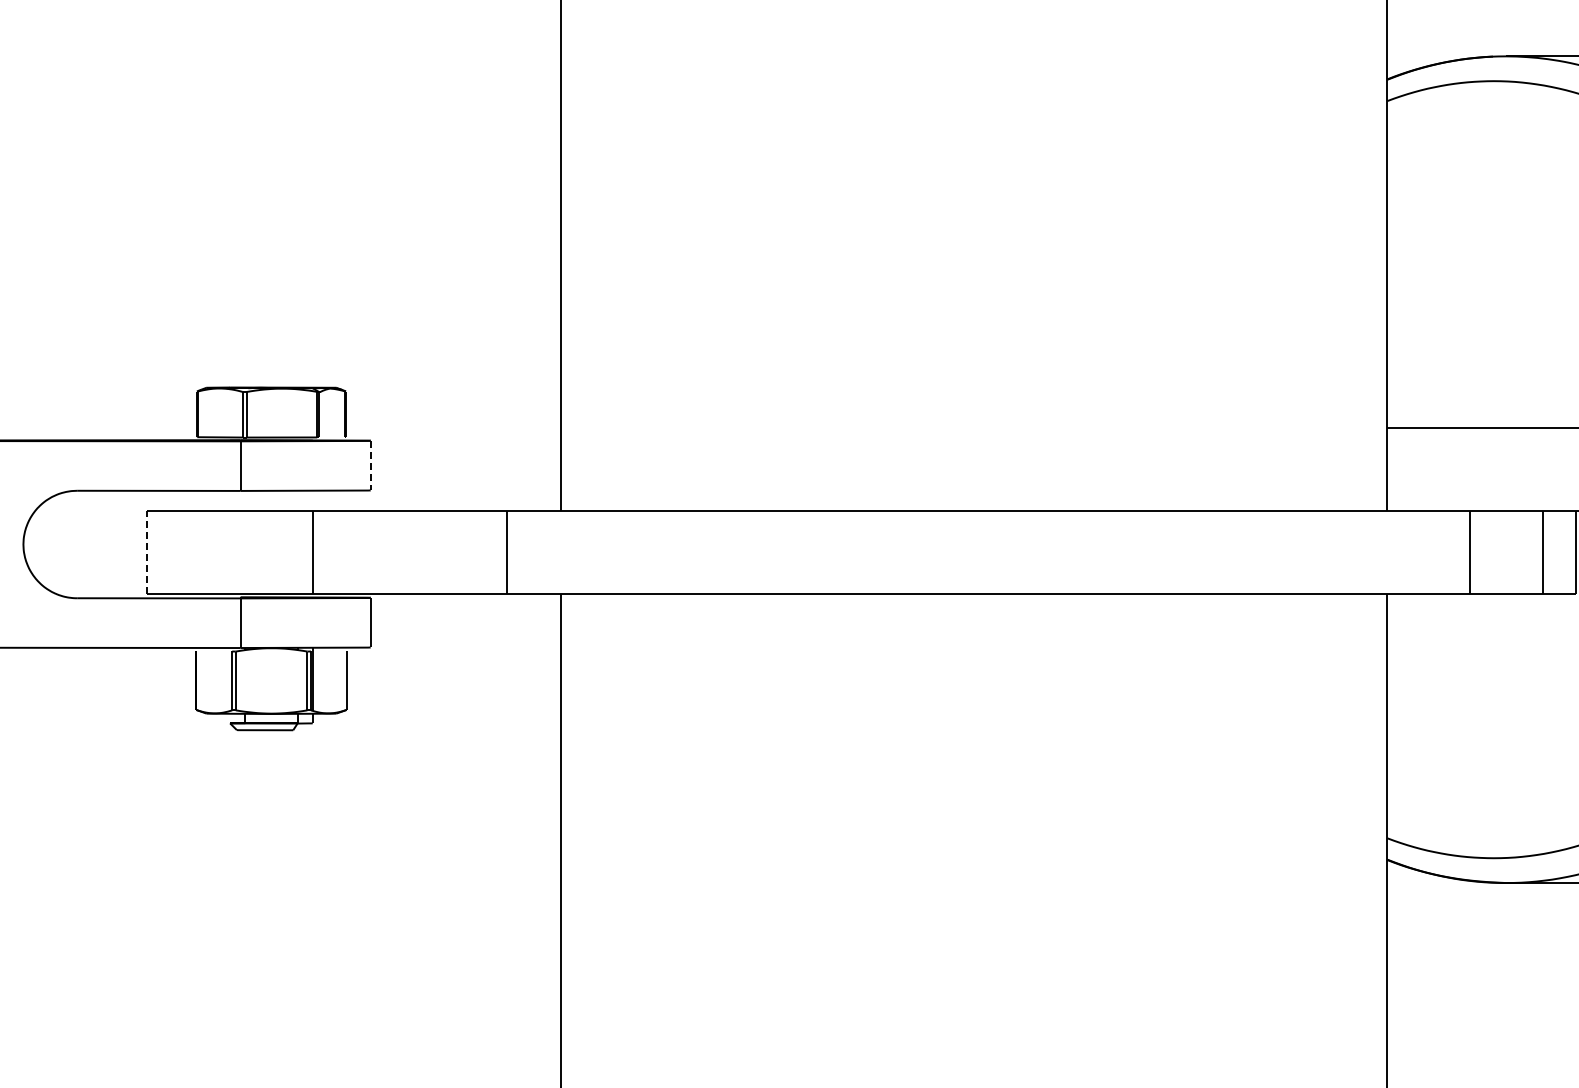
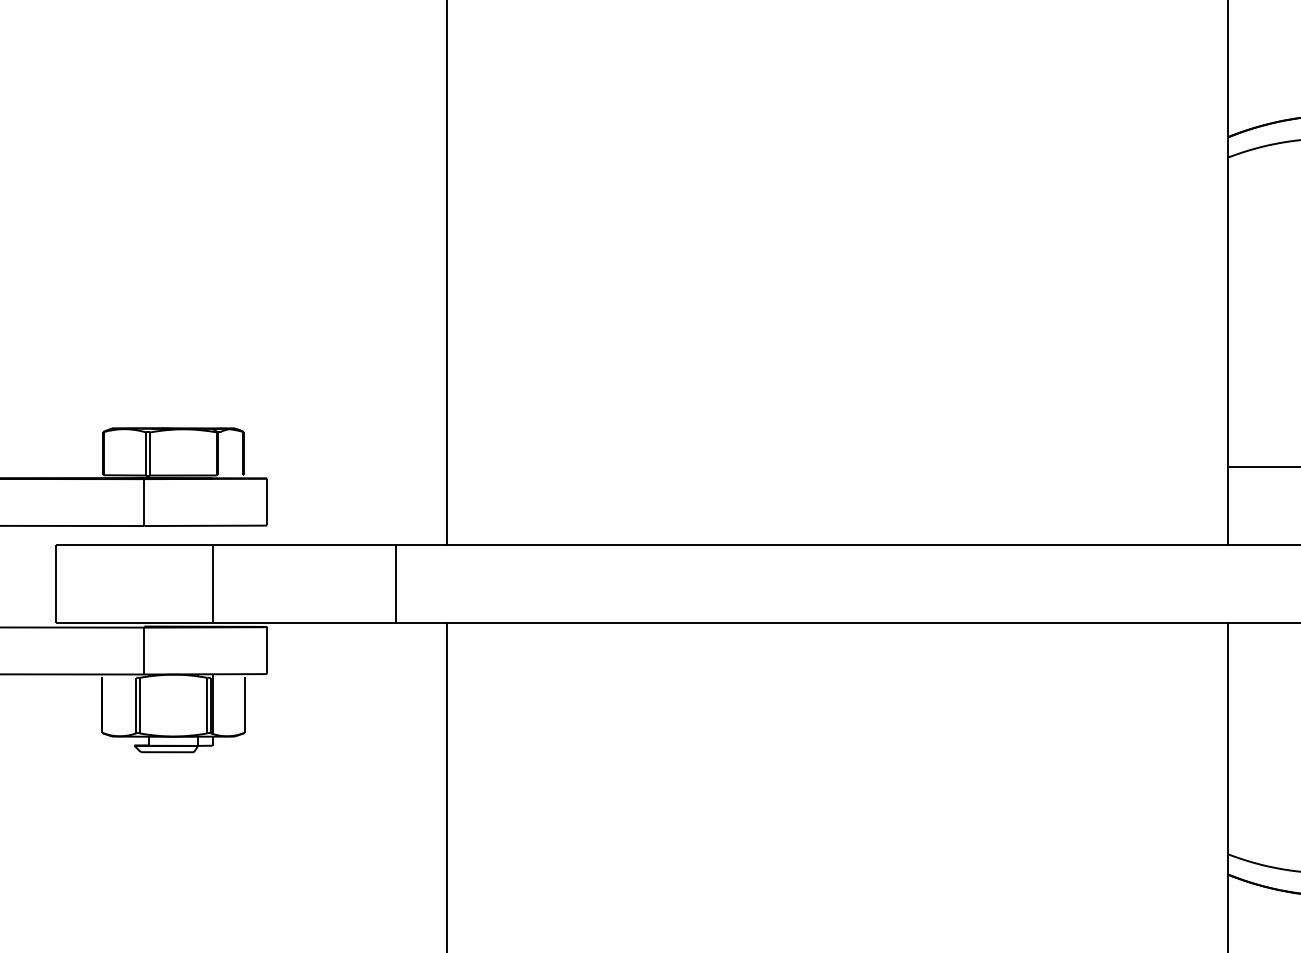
line: (370, 465) -> (267, 501), dashed -> solid
line: (147, 551) -> (56, 583), dashed -> solid

